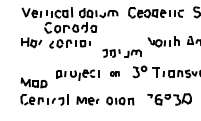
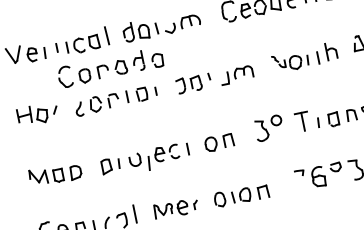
part: (121, 52) -> (213, 77), moved
part: (114, 73) -> (218, 142), size x1.67
part: (33, 82) -> (54, 173), moved

